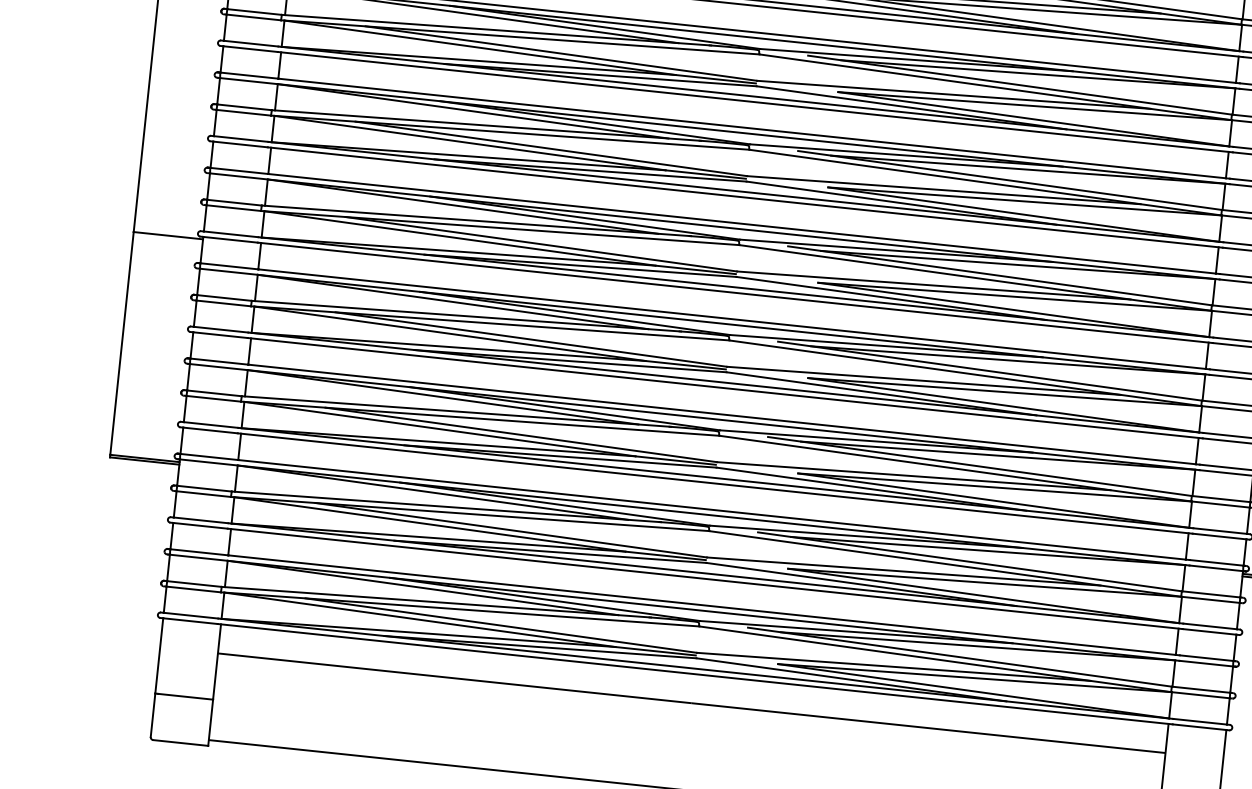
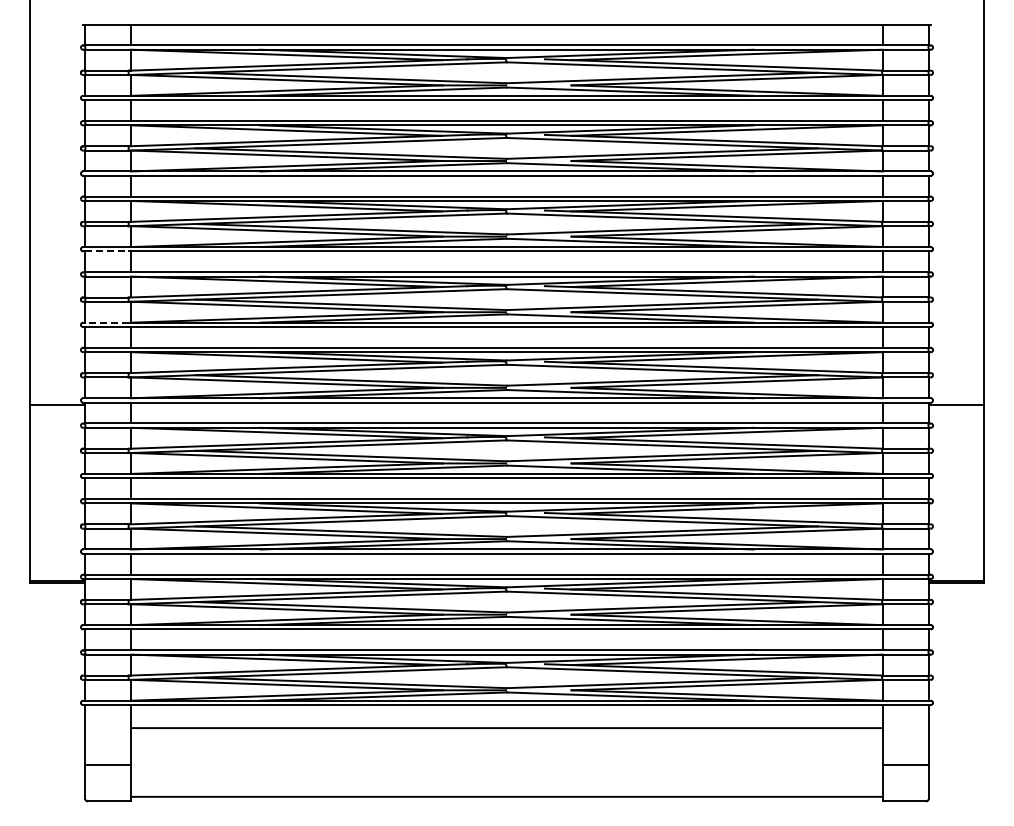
line: (251, 49) -> (107, 251), solid -> dashed
line: (241, 138) -> (107, 322), solid -> dashed

